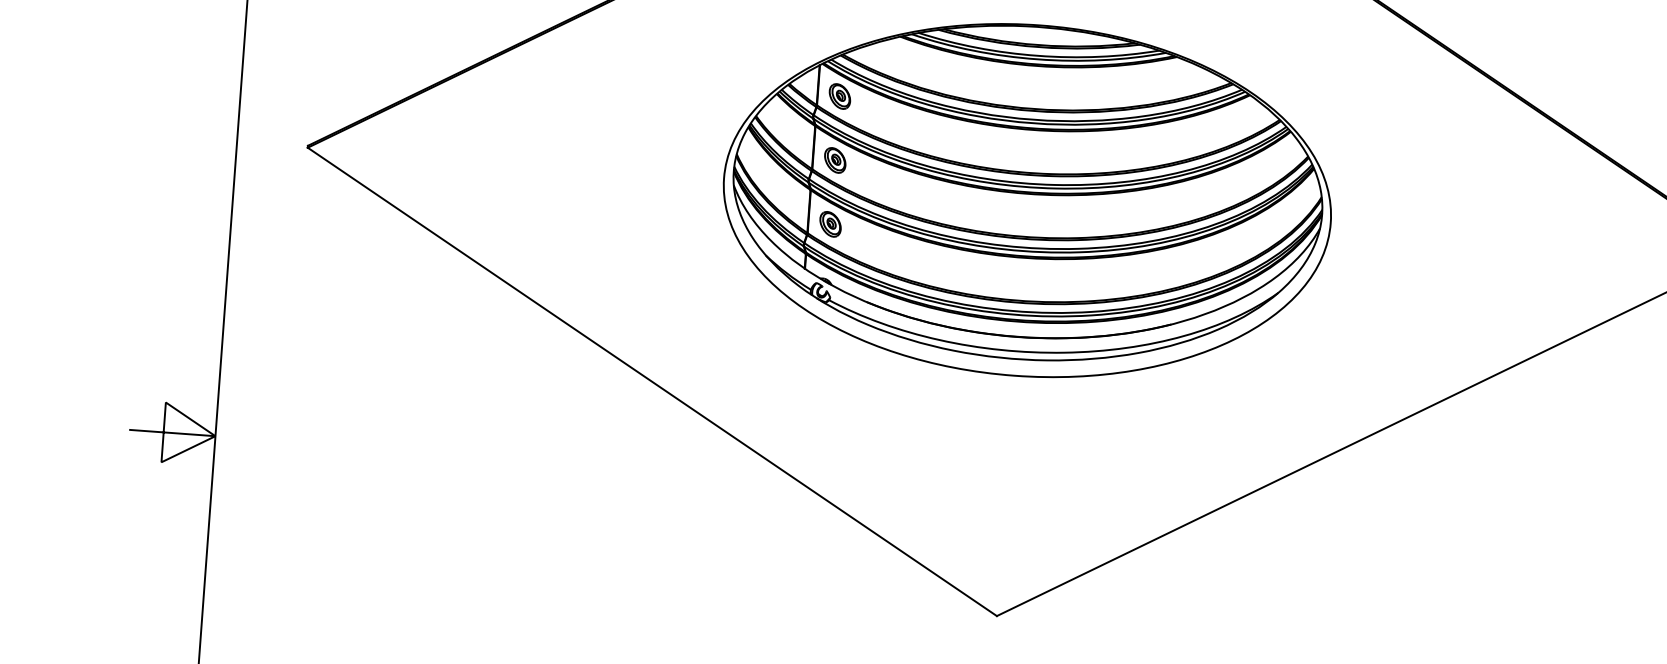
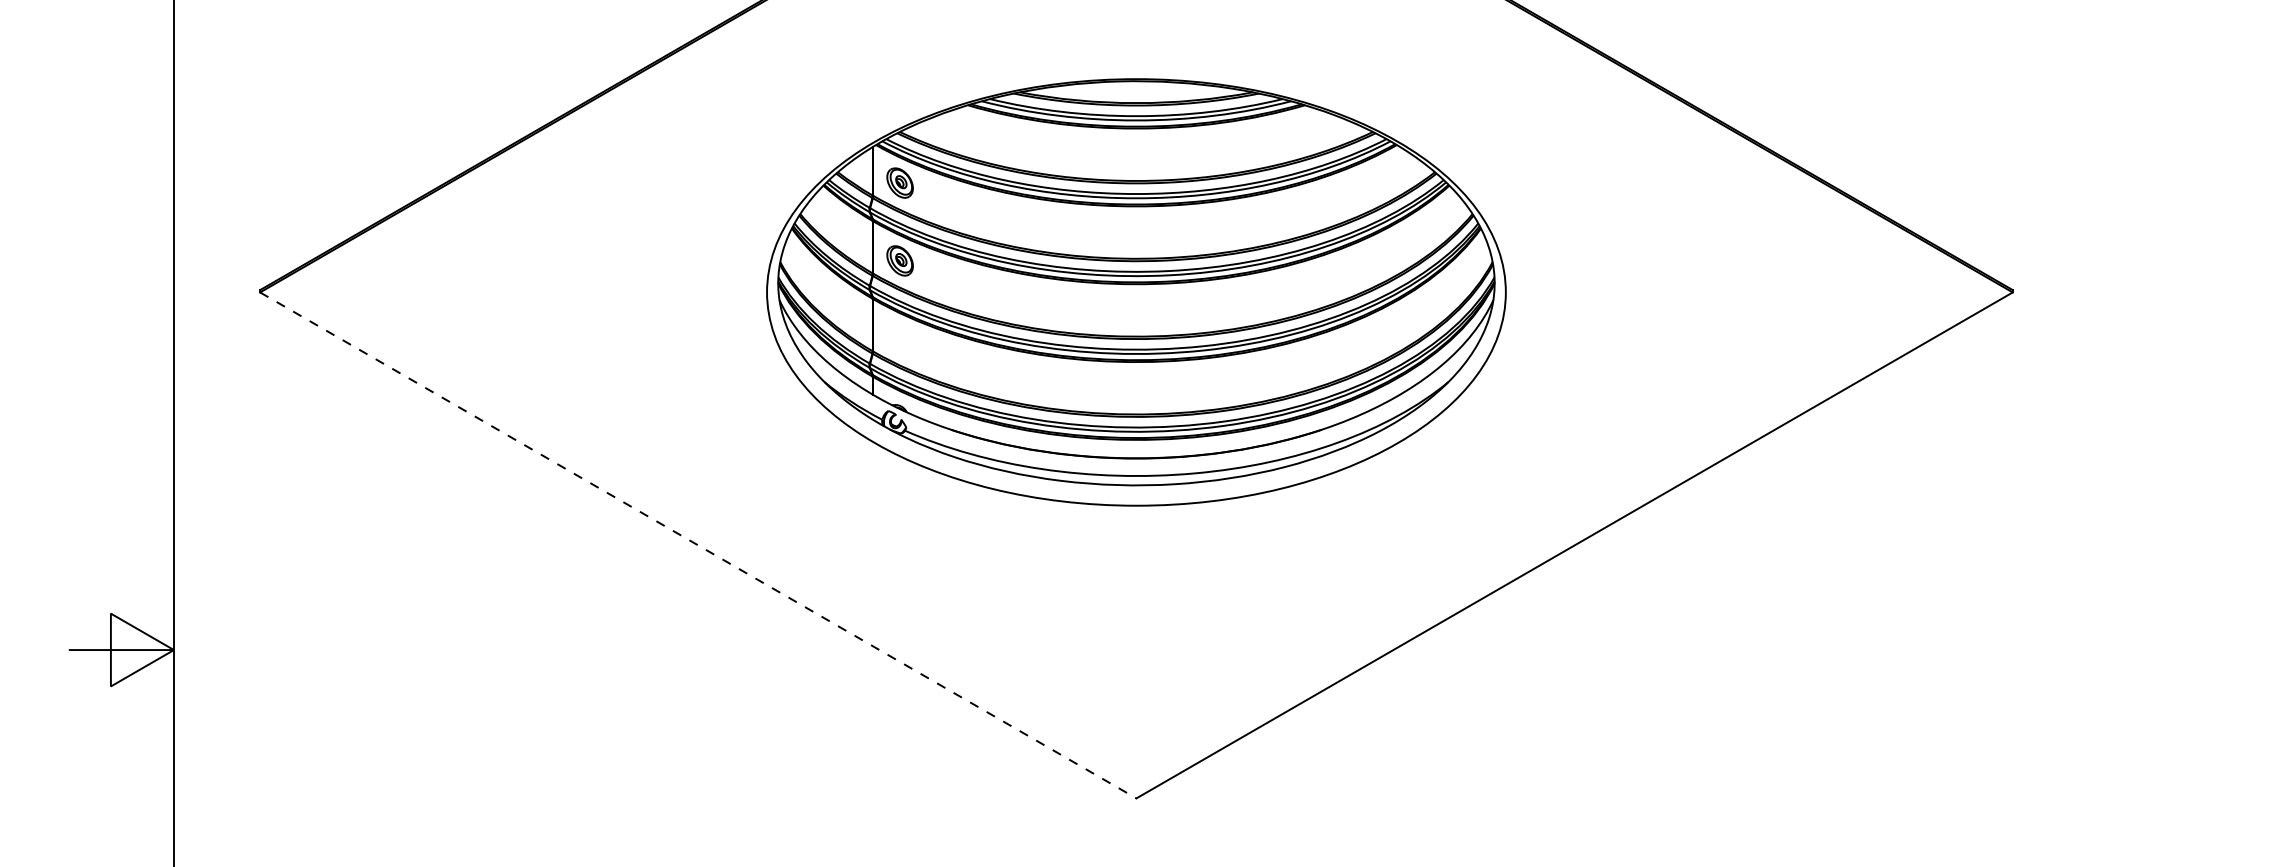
part: (830, 224) -> (899, 338), removed
line: (652, 381) -> (698, 545), solid -> dashed

